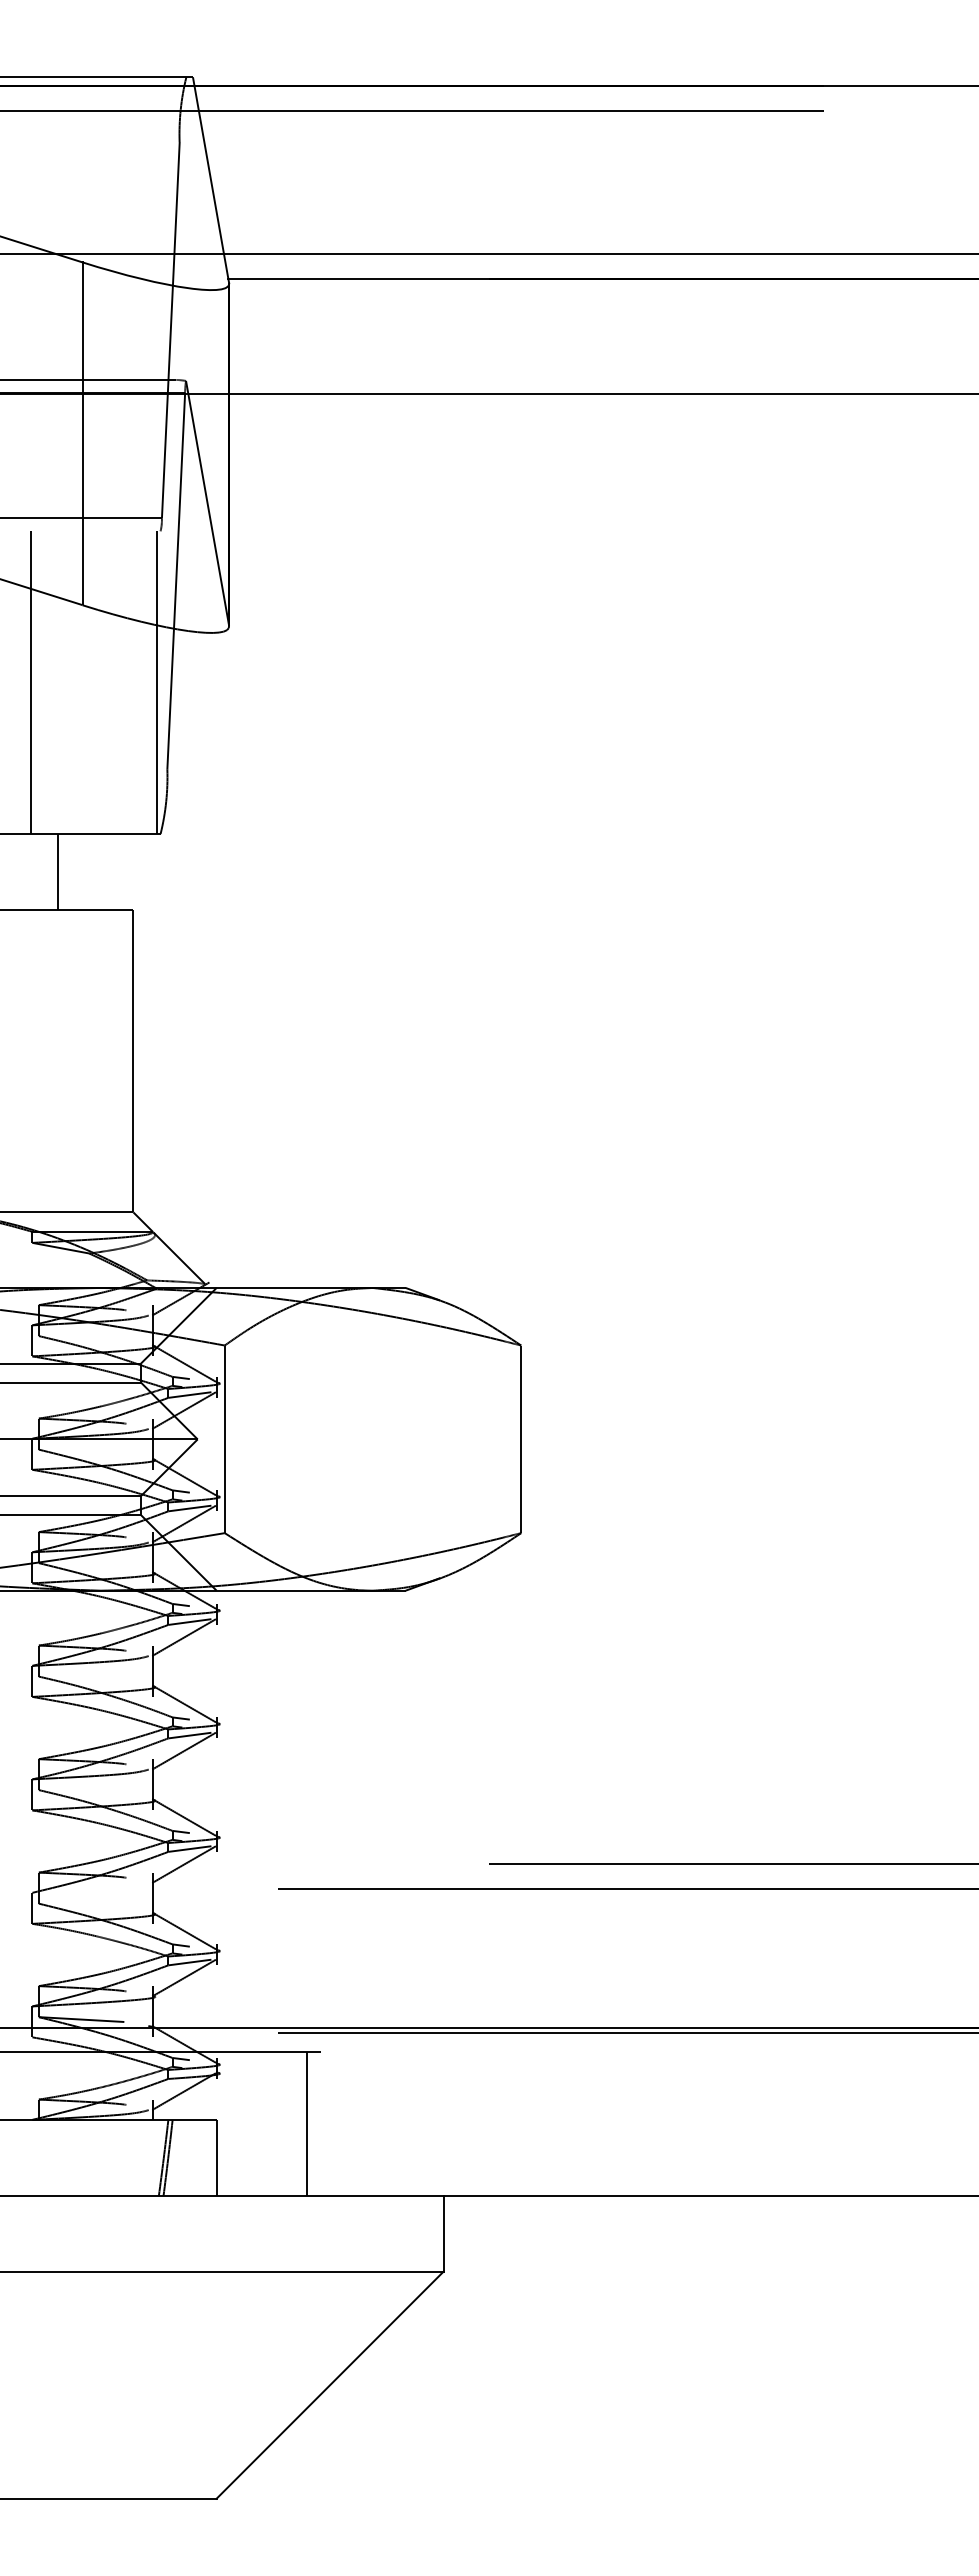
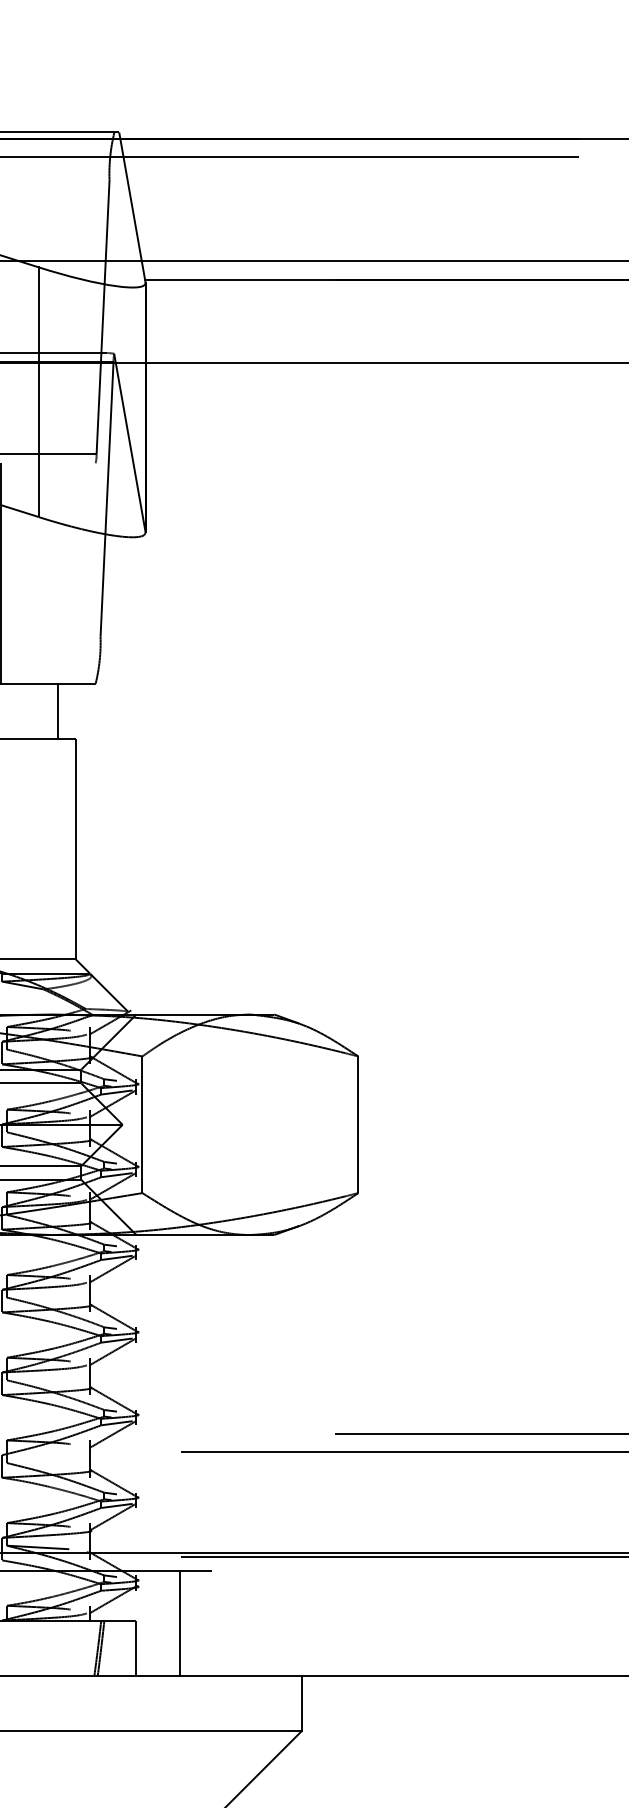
line: (156, 682) -> (92, 573), removed
line: (57, 871) -> (57, 711), moved
line: (306, 2124) -> (179, 1623), moved

